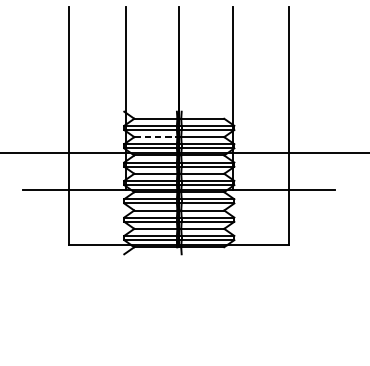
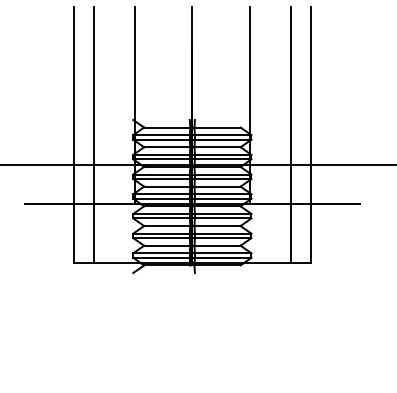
line: (87, 126) -> (93, 135), added
line: (270, 126) -> (290, 135), added
line: (157, 137) -> (169, 147), dashed -> solid

